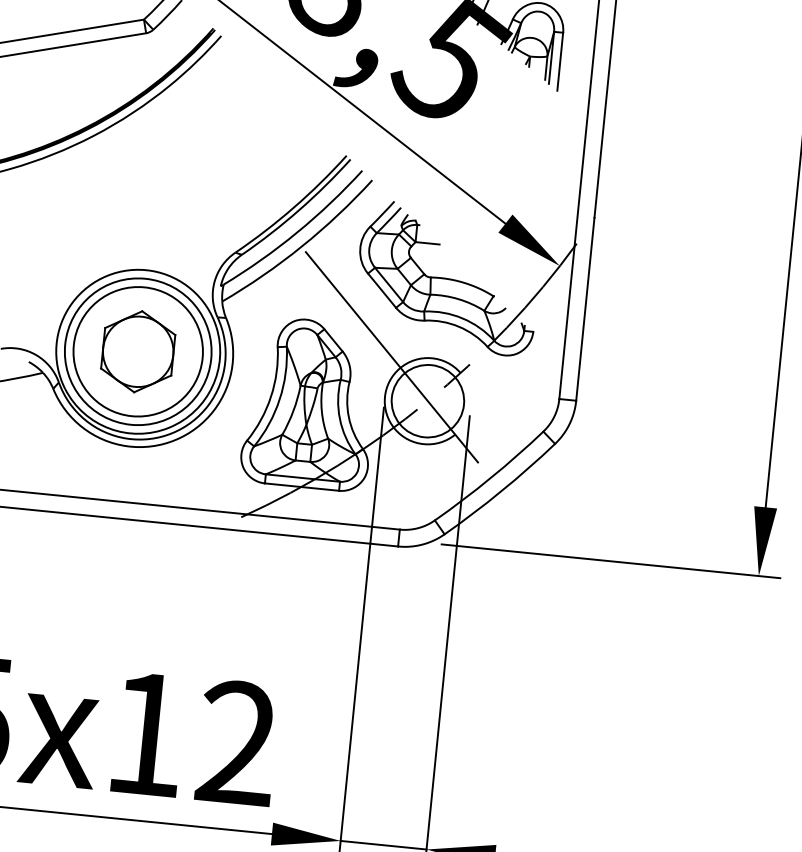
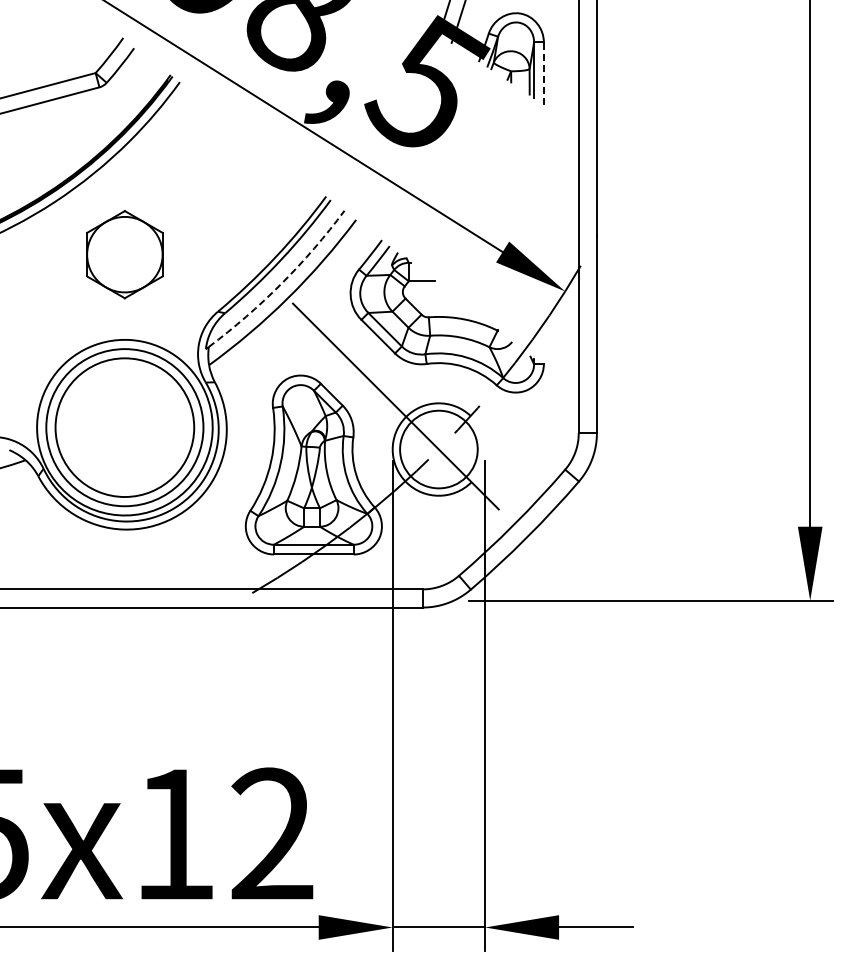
line: (559, 61) -> (543, 73), solid -> dashed
arc: (297, 232) -> (281, 283), solid -> dashed
part: (137, 351) -> (124, 254), moved

